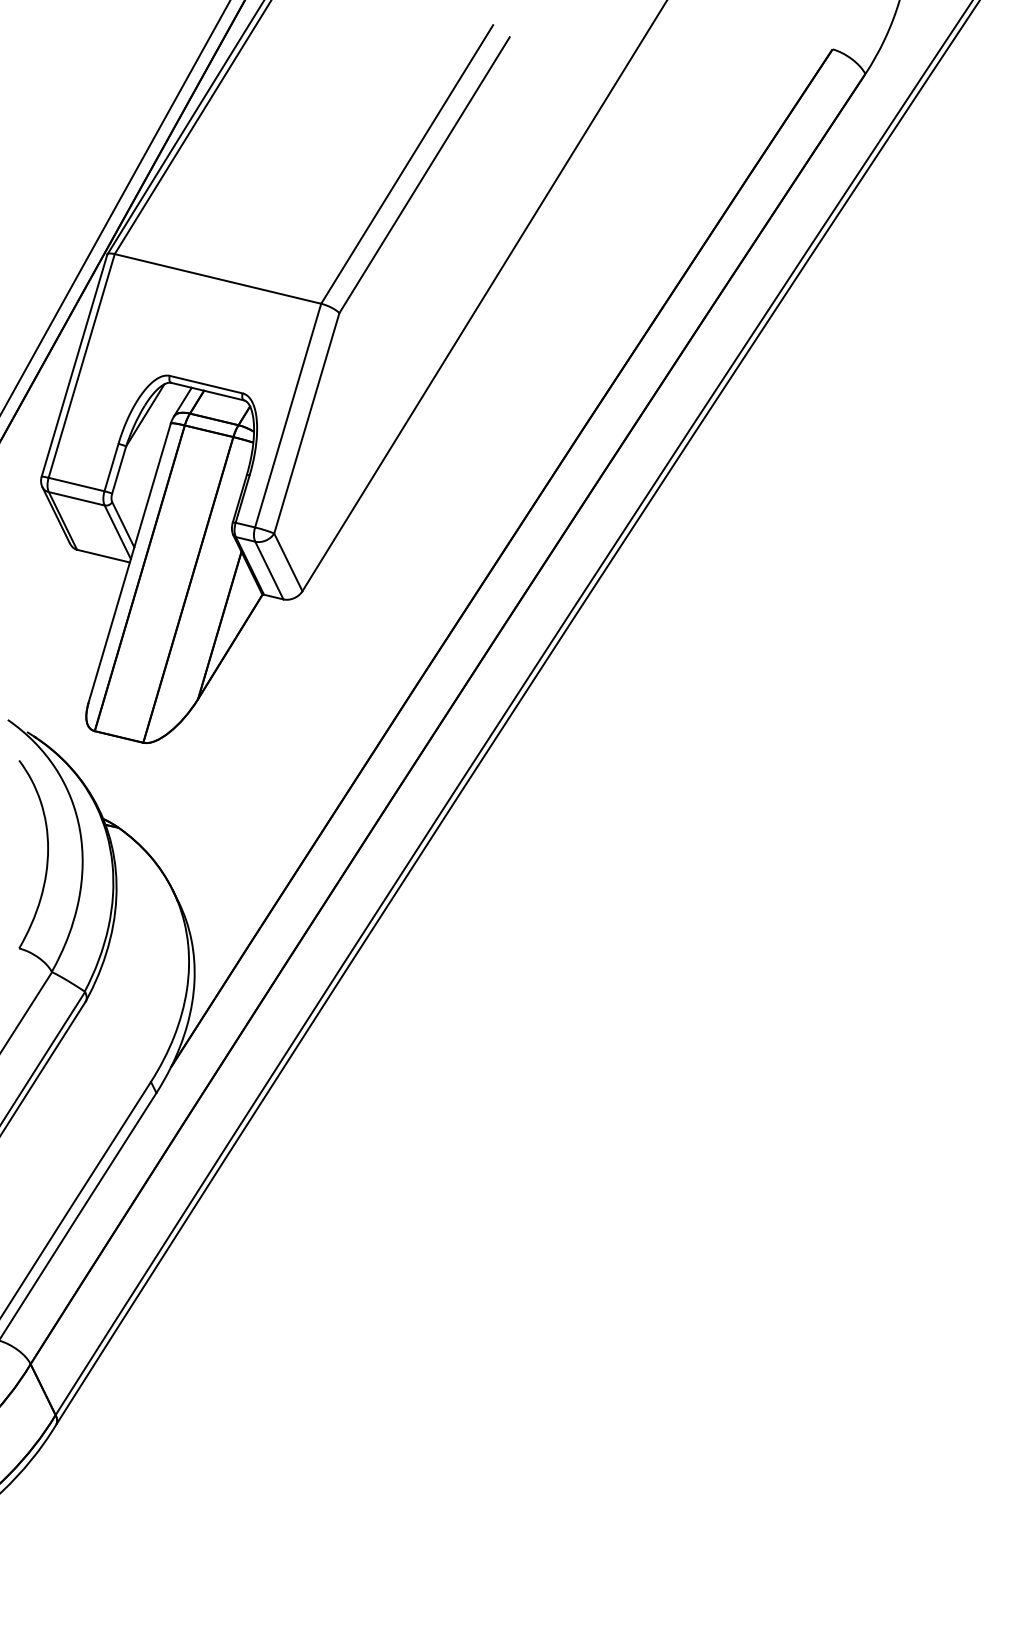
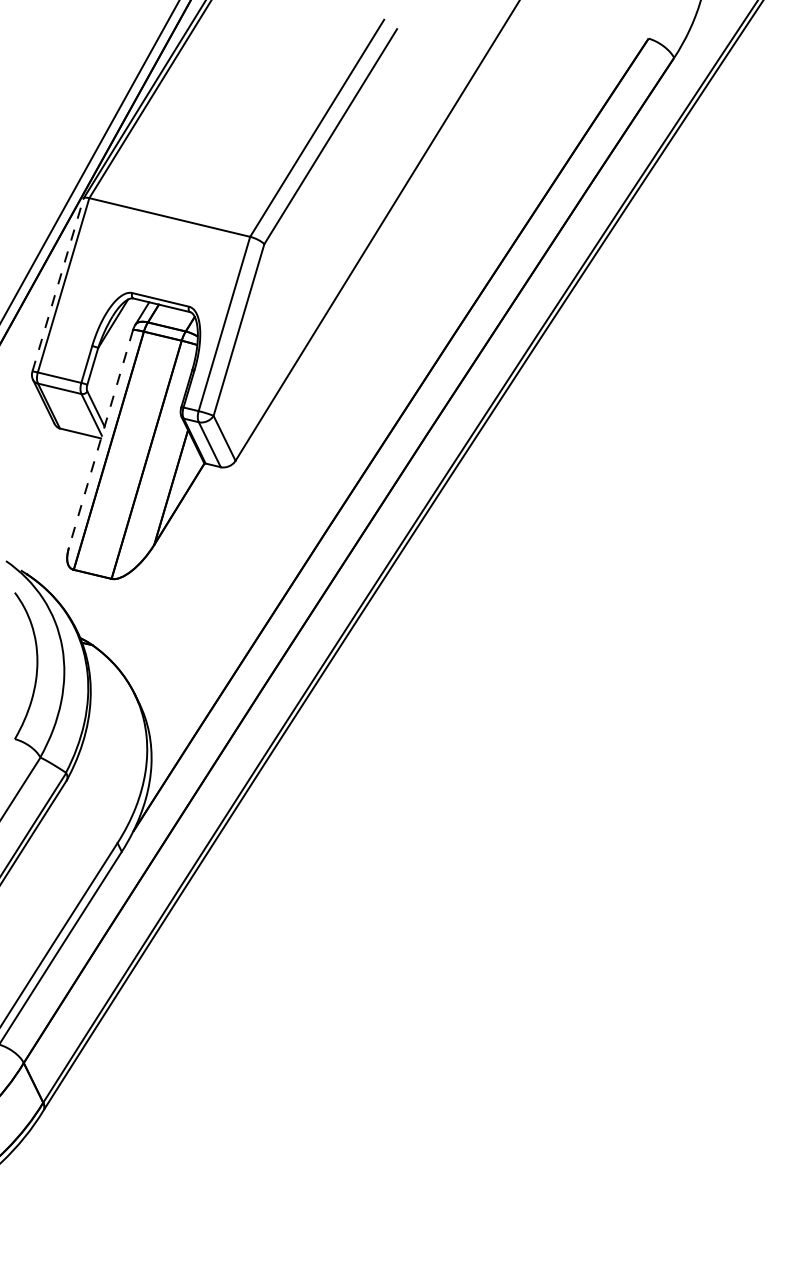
line: (74, 365) -> (57, 284), solid -> dashed
line: (129, 563) -> (100, 439), solid -> dashed

